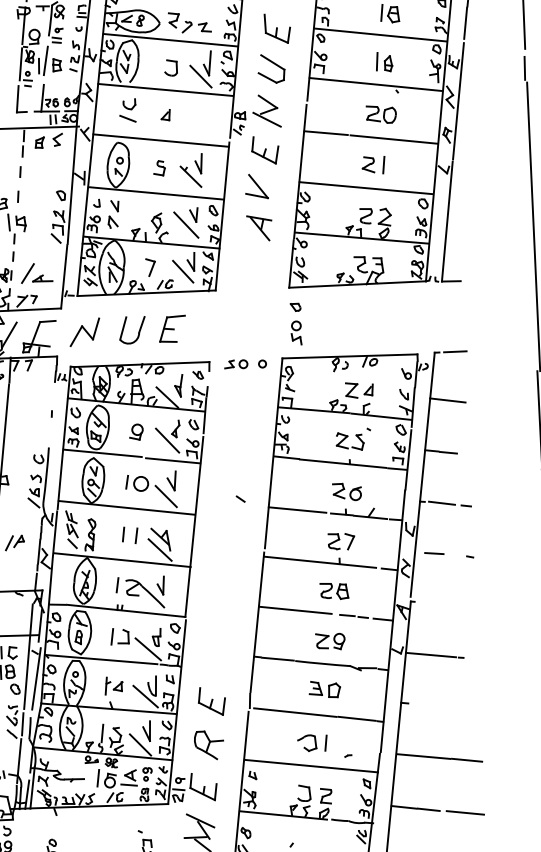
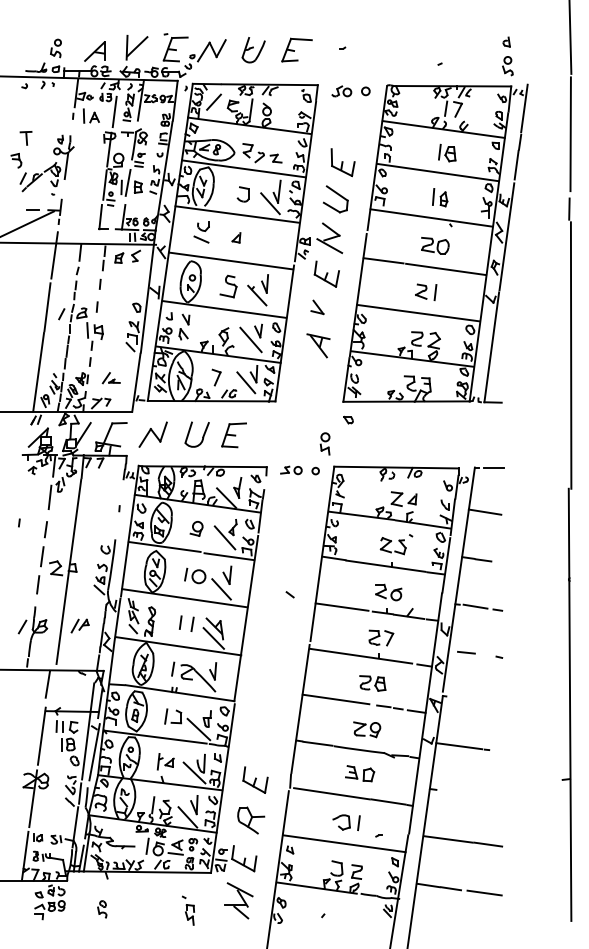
part: (159, 168) -> (228, 286), size x1.6
part: (256, 186) -> (317, 307), size x0.6
part: (37, 272) -> (111, 377), size x0.6
part: (295, 332) -> (324, 443), moved

